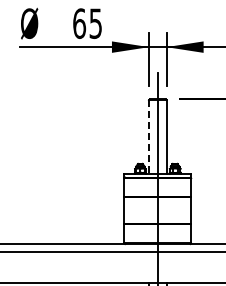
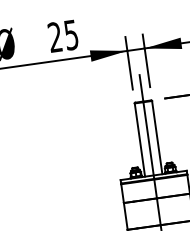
text: (79, 23) -> (55, 37), 65 -> 25
line: (149, 137) -> (140, 140), dashed -> solid

